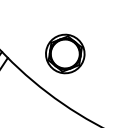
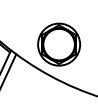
part: (64, 53) -> (58, 44), size x1.43

